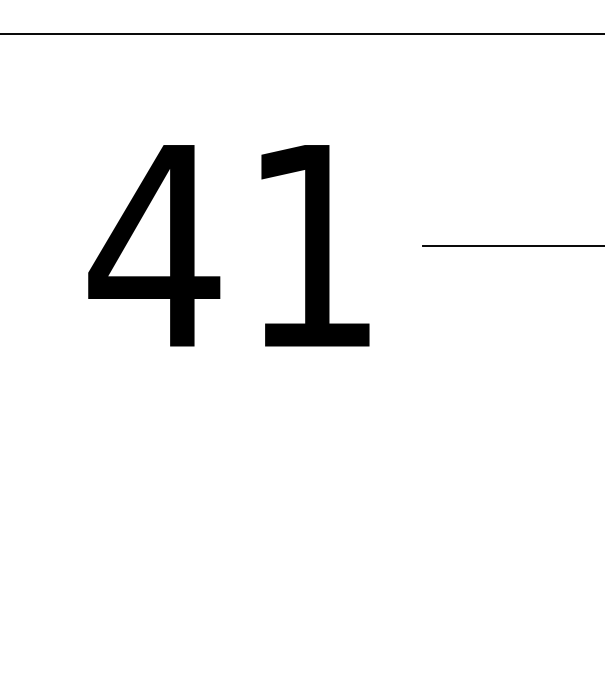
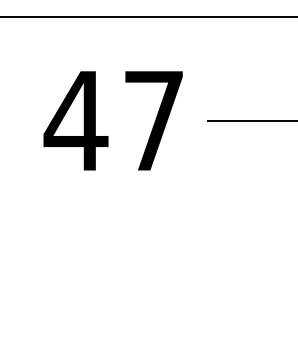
text: (311, 244) -> (153, 120), 41 -> 47

